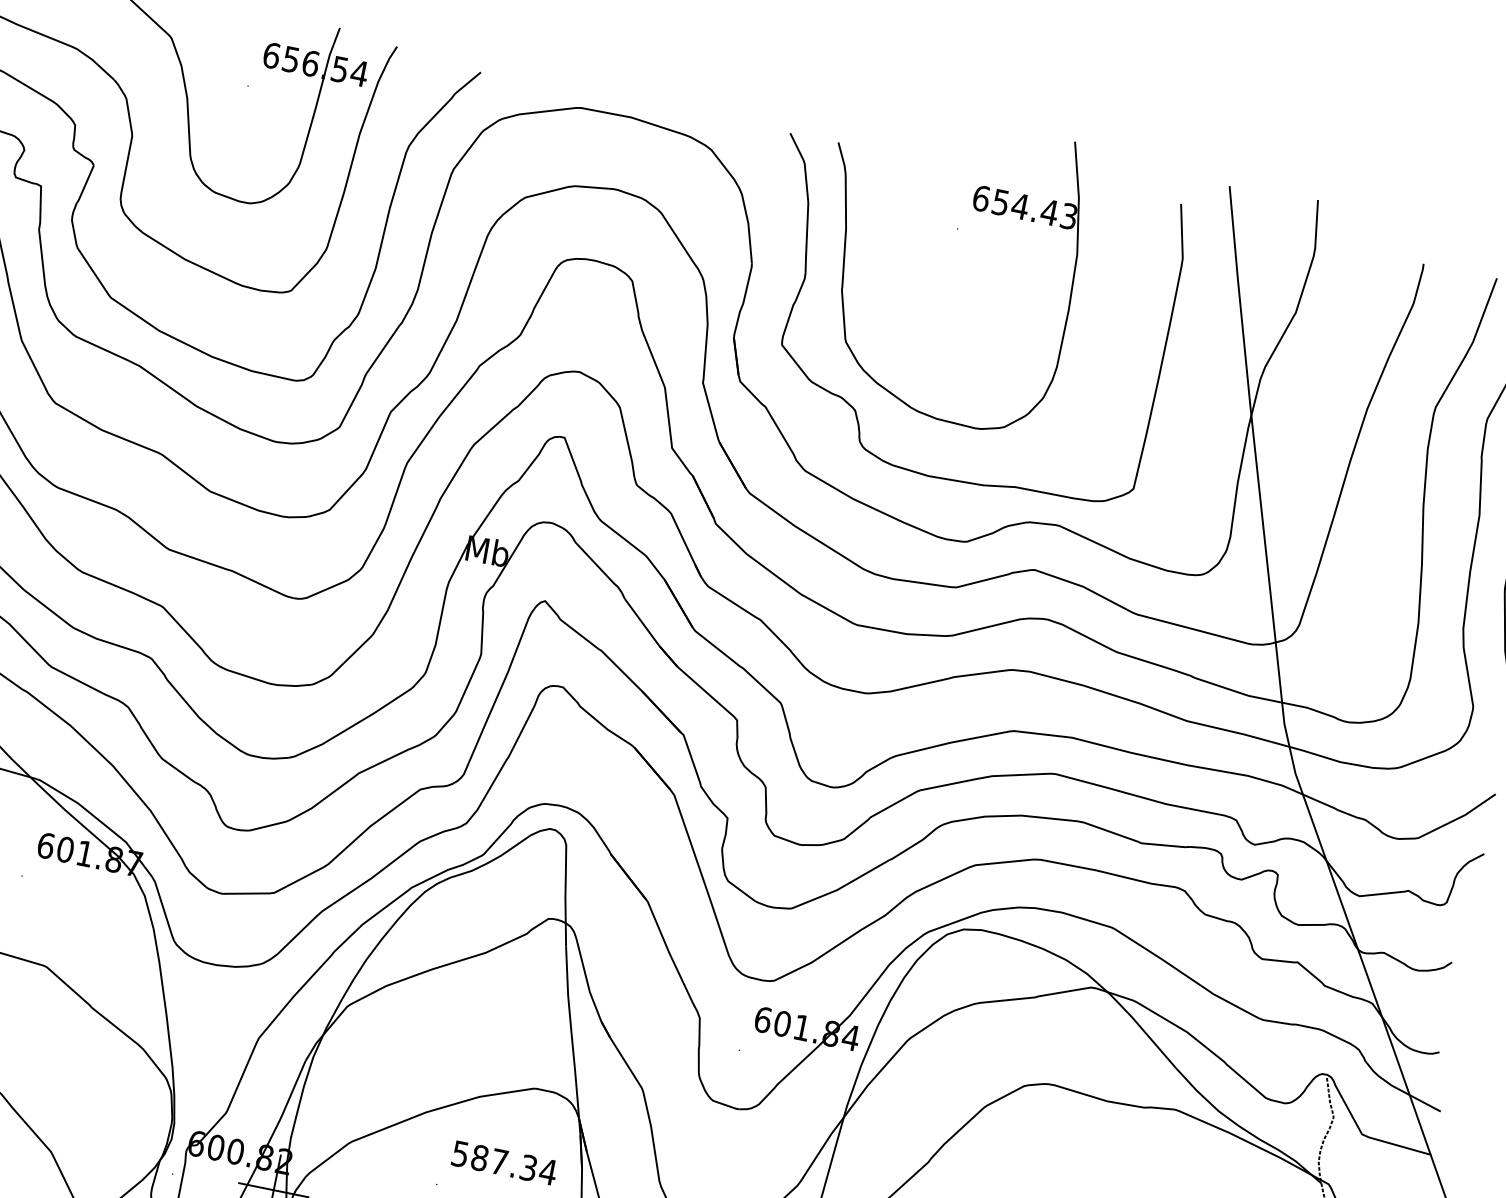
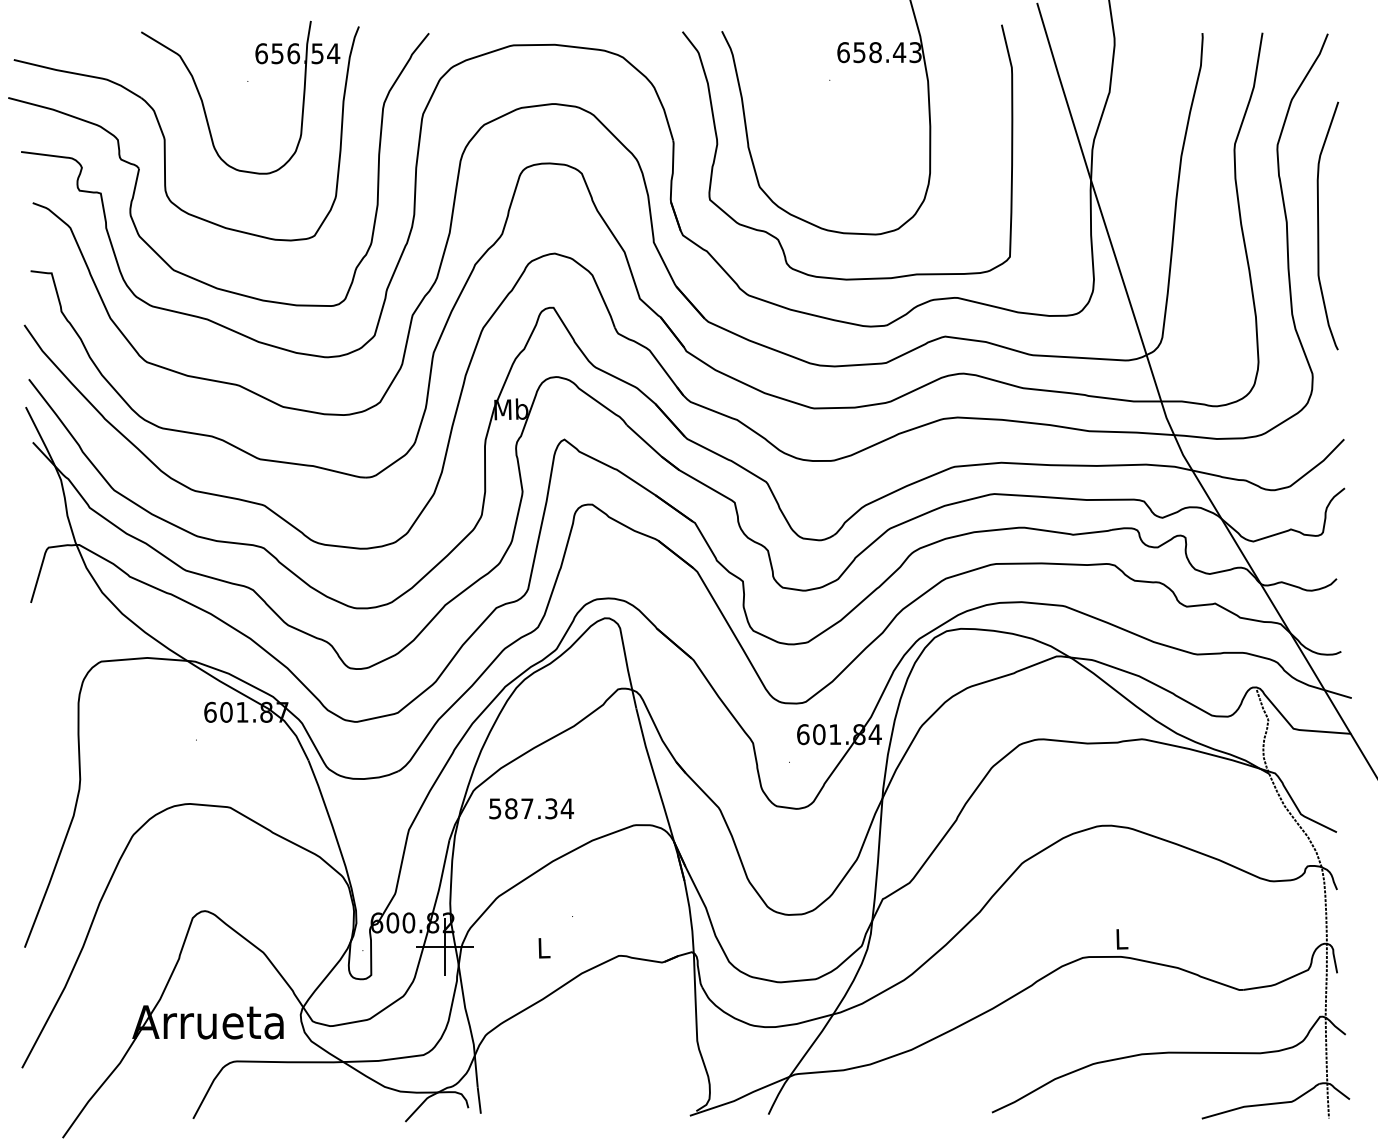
text: (1020, 206) -> (875, 52), 654.43 -> 658.43
text: (504, 1162) -> (531, 808), moved

